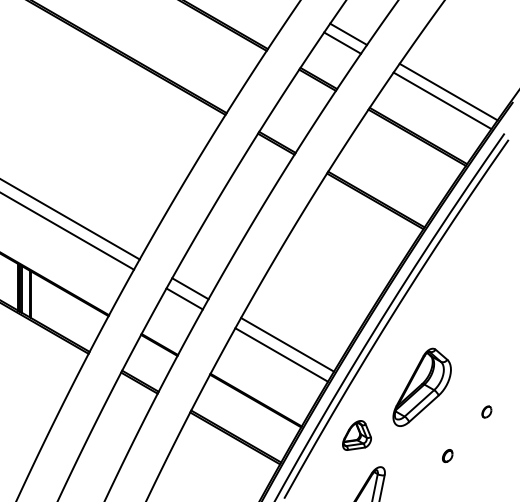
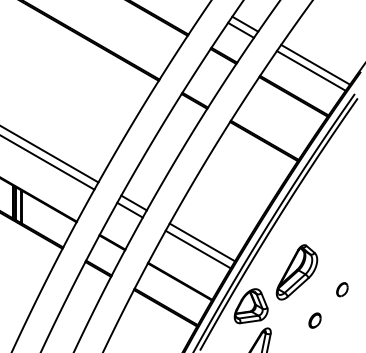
part: (486, 411) -> (342, 289), size x1.67
part: (356, 435) -> (250, 306), size x1.67
part: (447, 455) -> (314, 320), size x1.67

